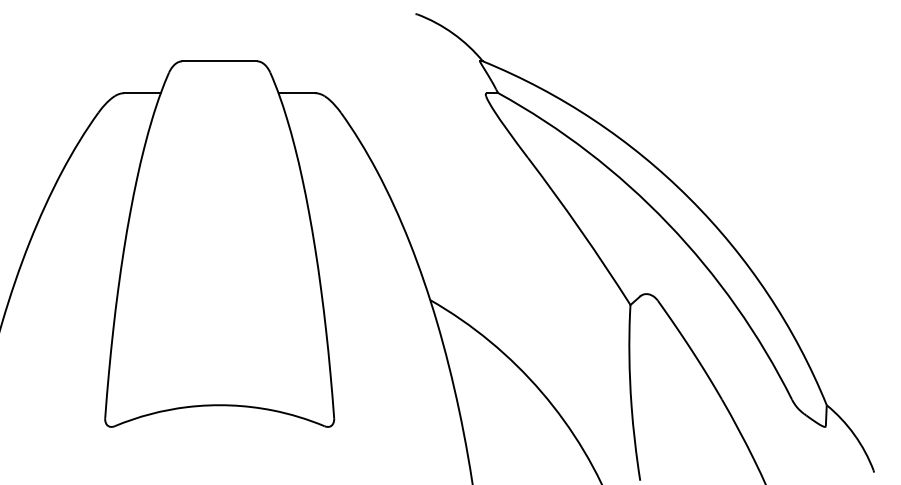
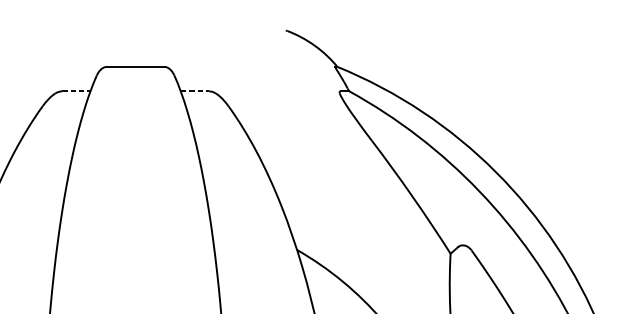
line: (142, 93) -> (76, 91), solid -> dashed
line: (297, 93) -> (195, 91), solid -> dashed

